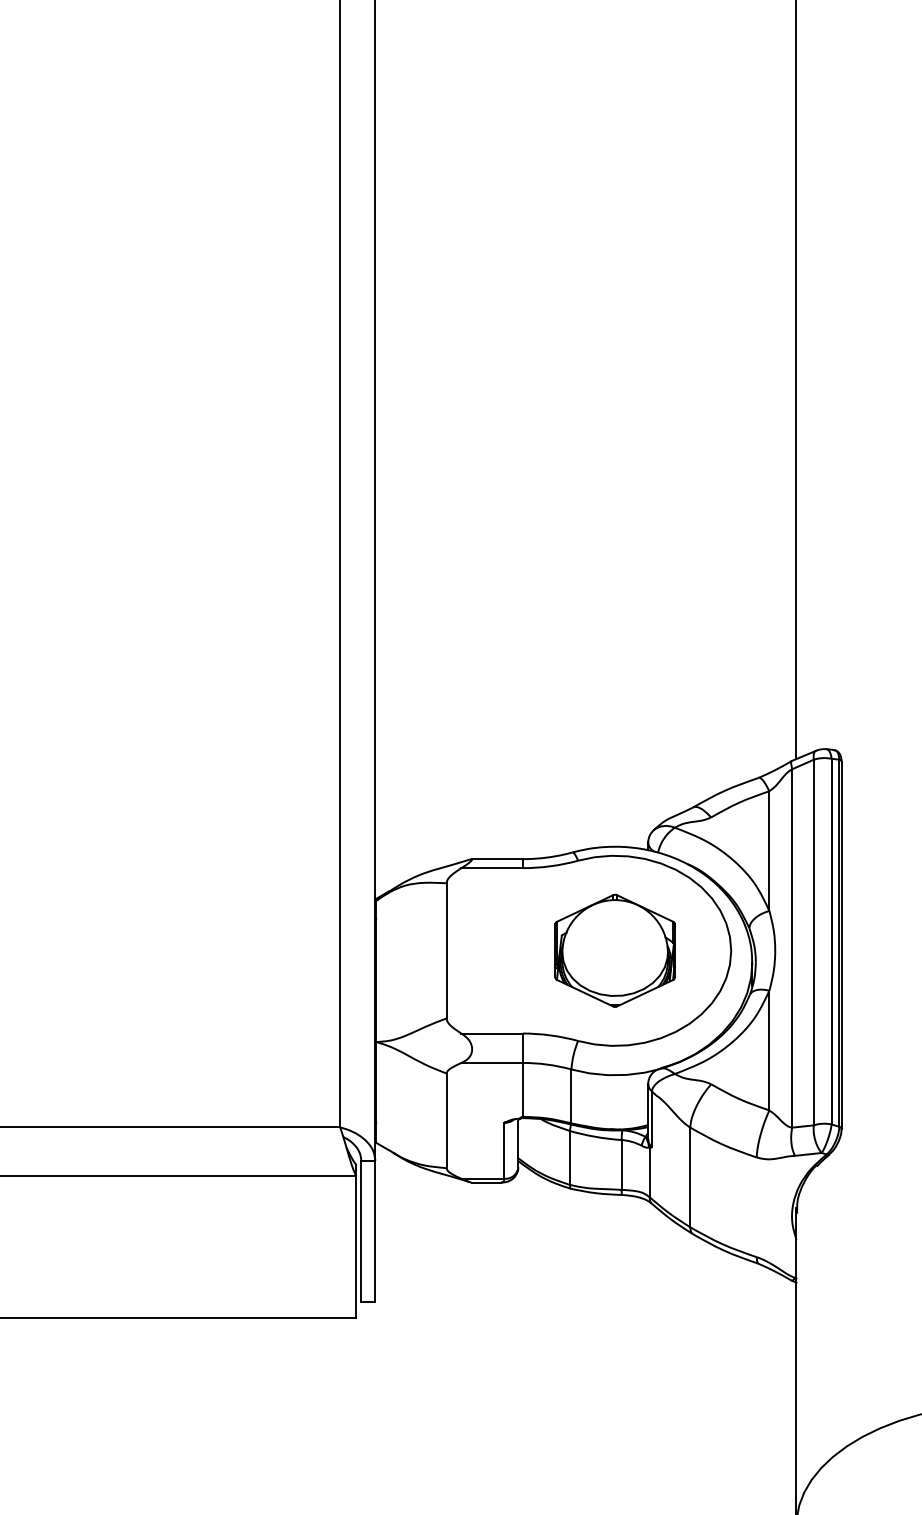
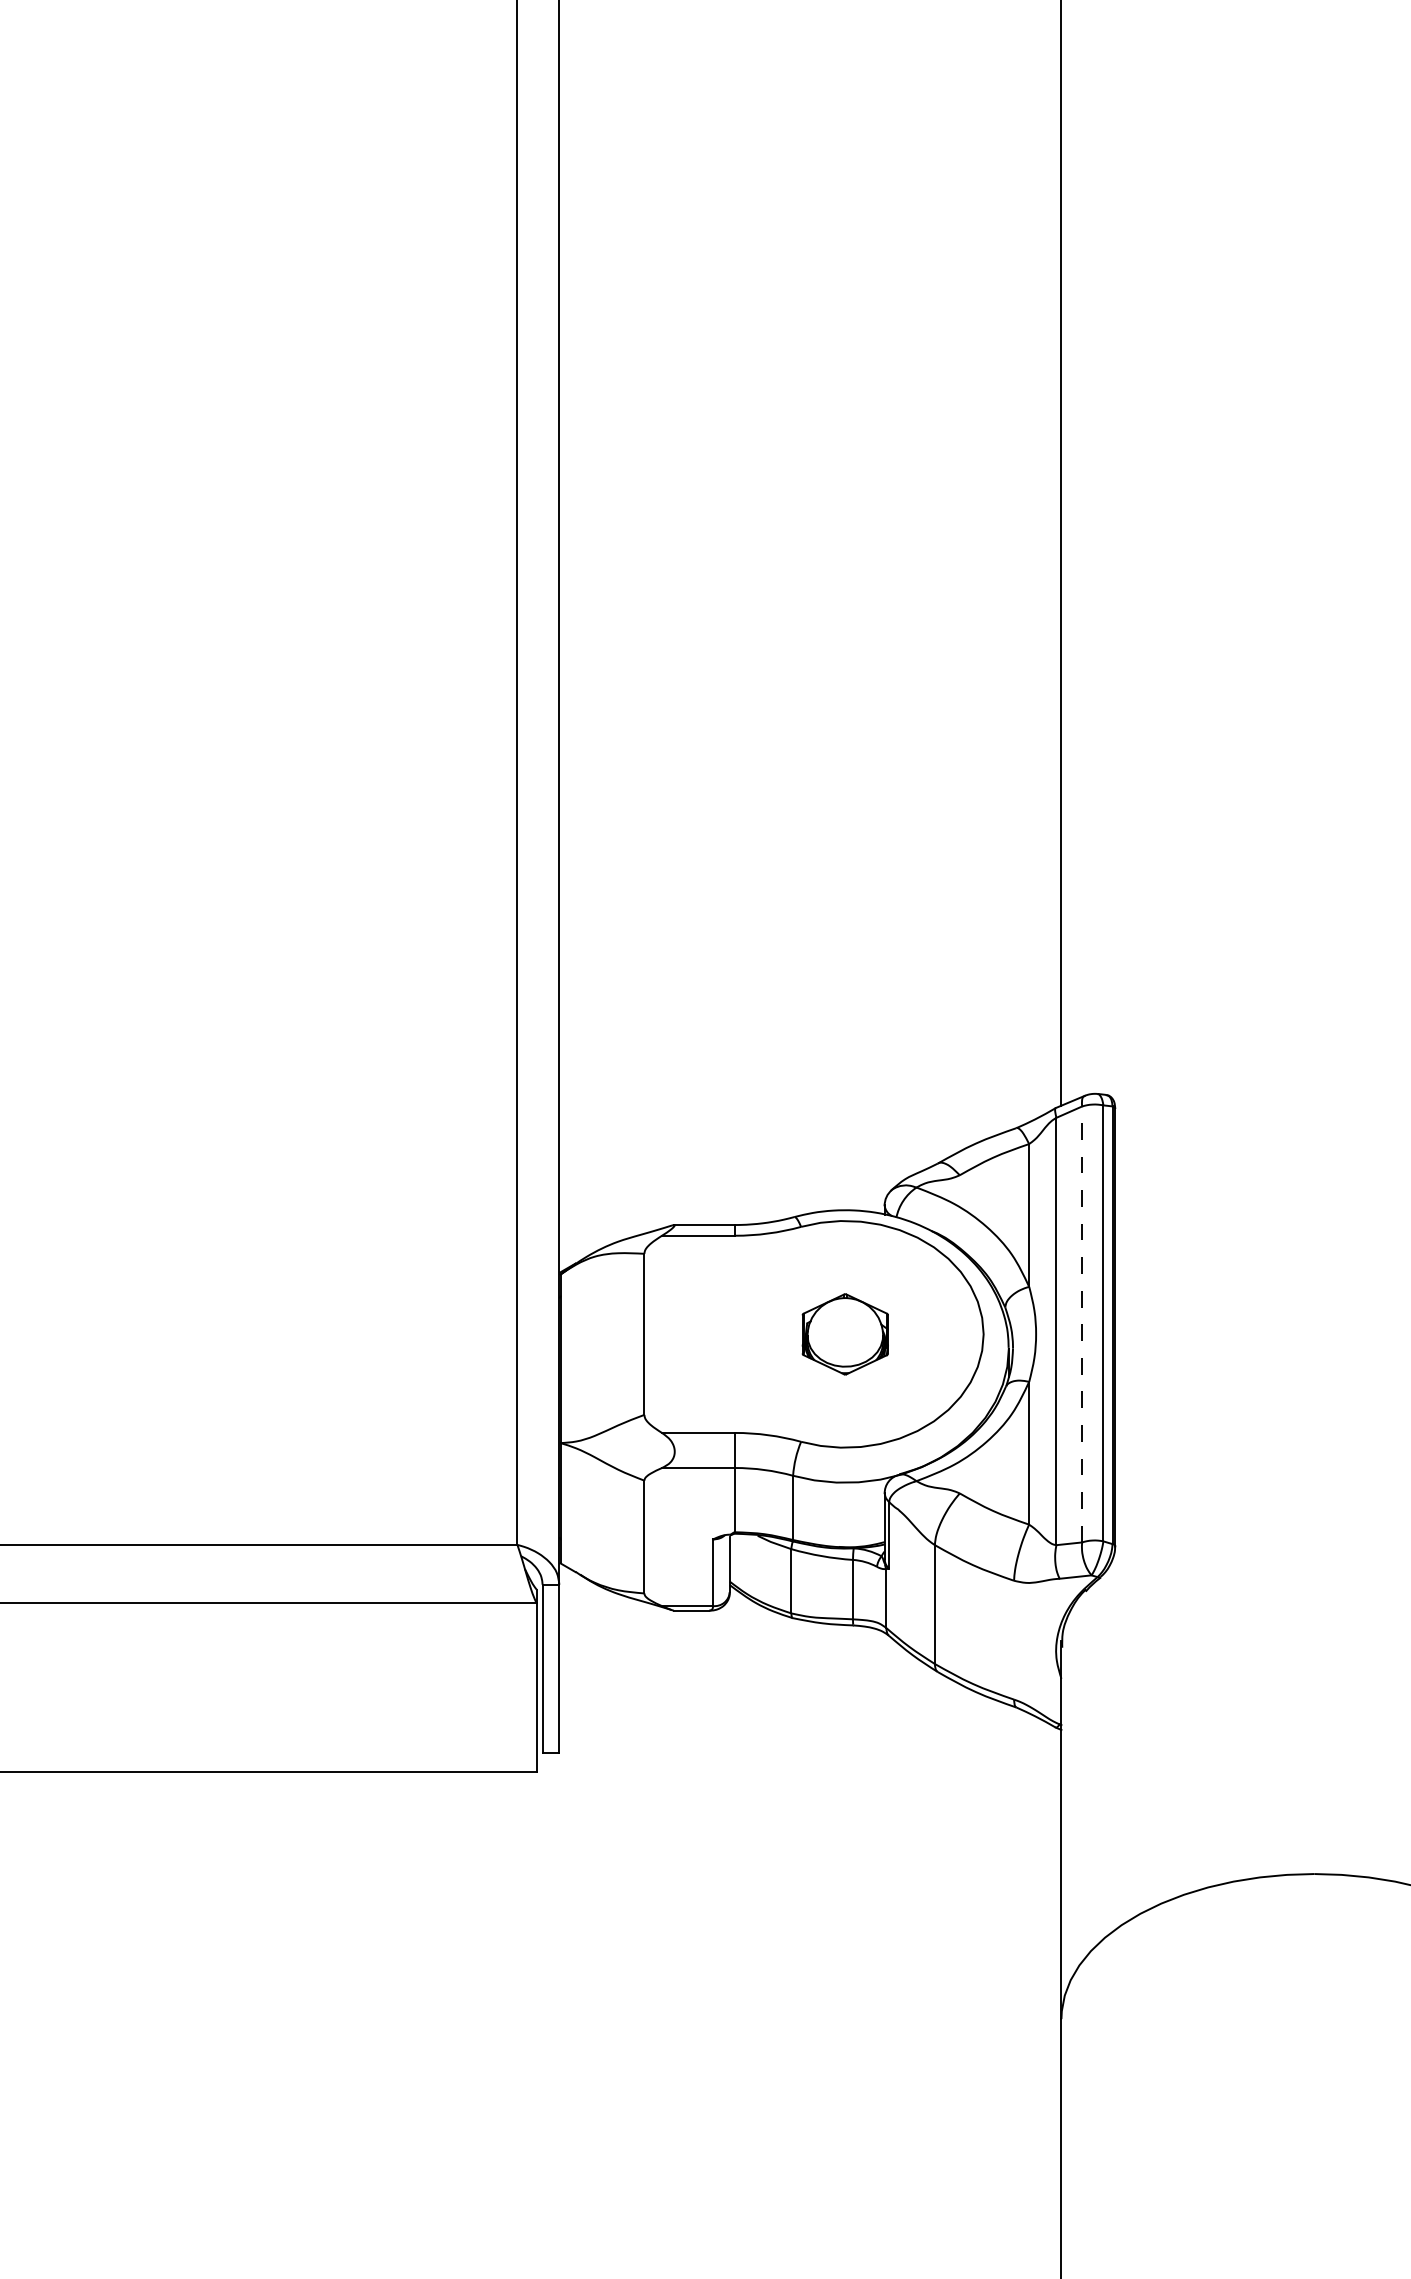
line: (814, 942) -> (1082, 1324), solid -> dashed
part: (615, 950) -> (845, 1334), size x0.6

